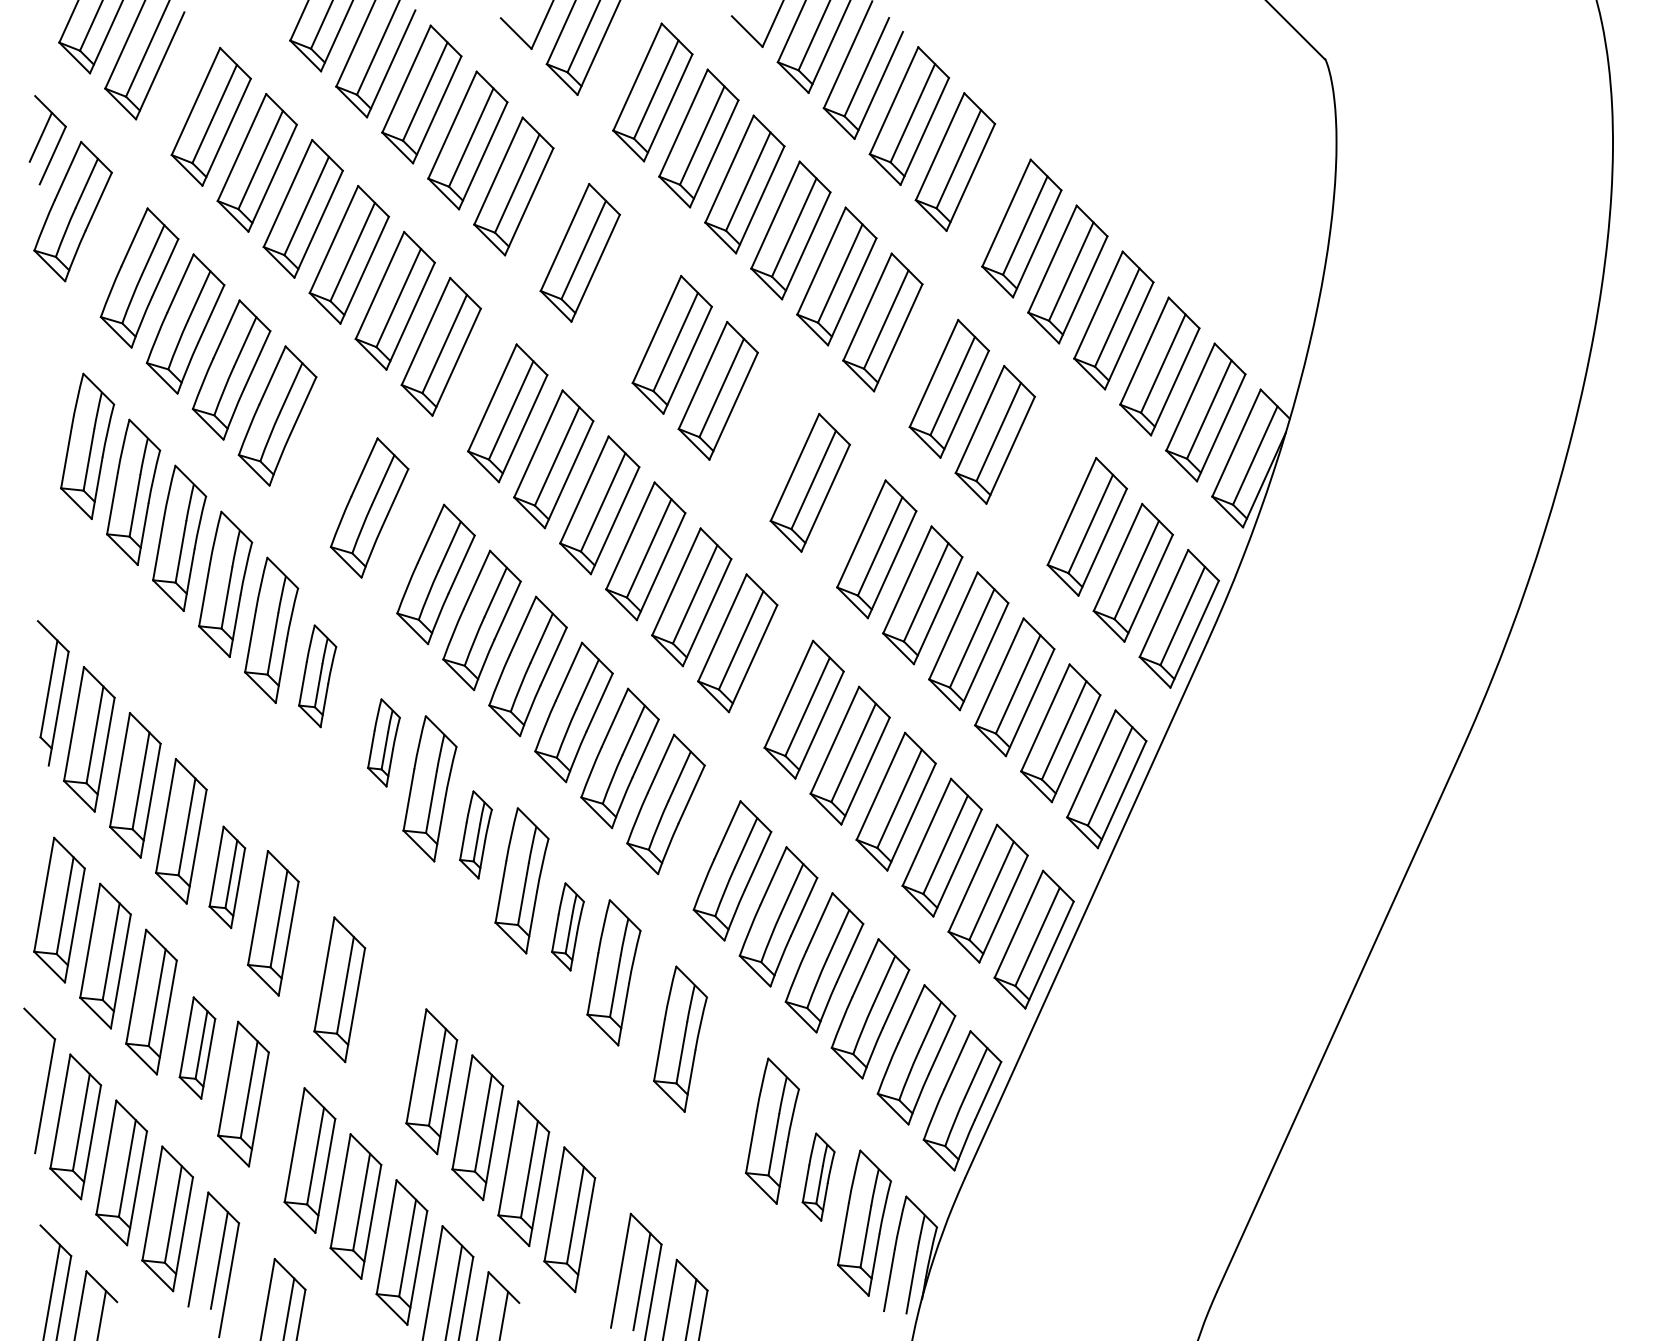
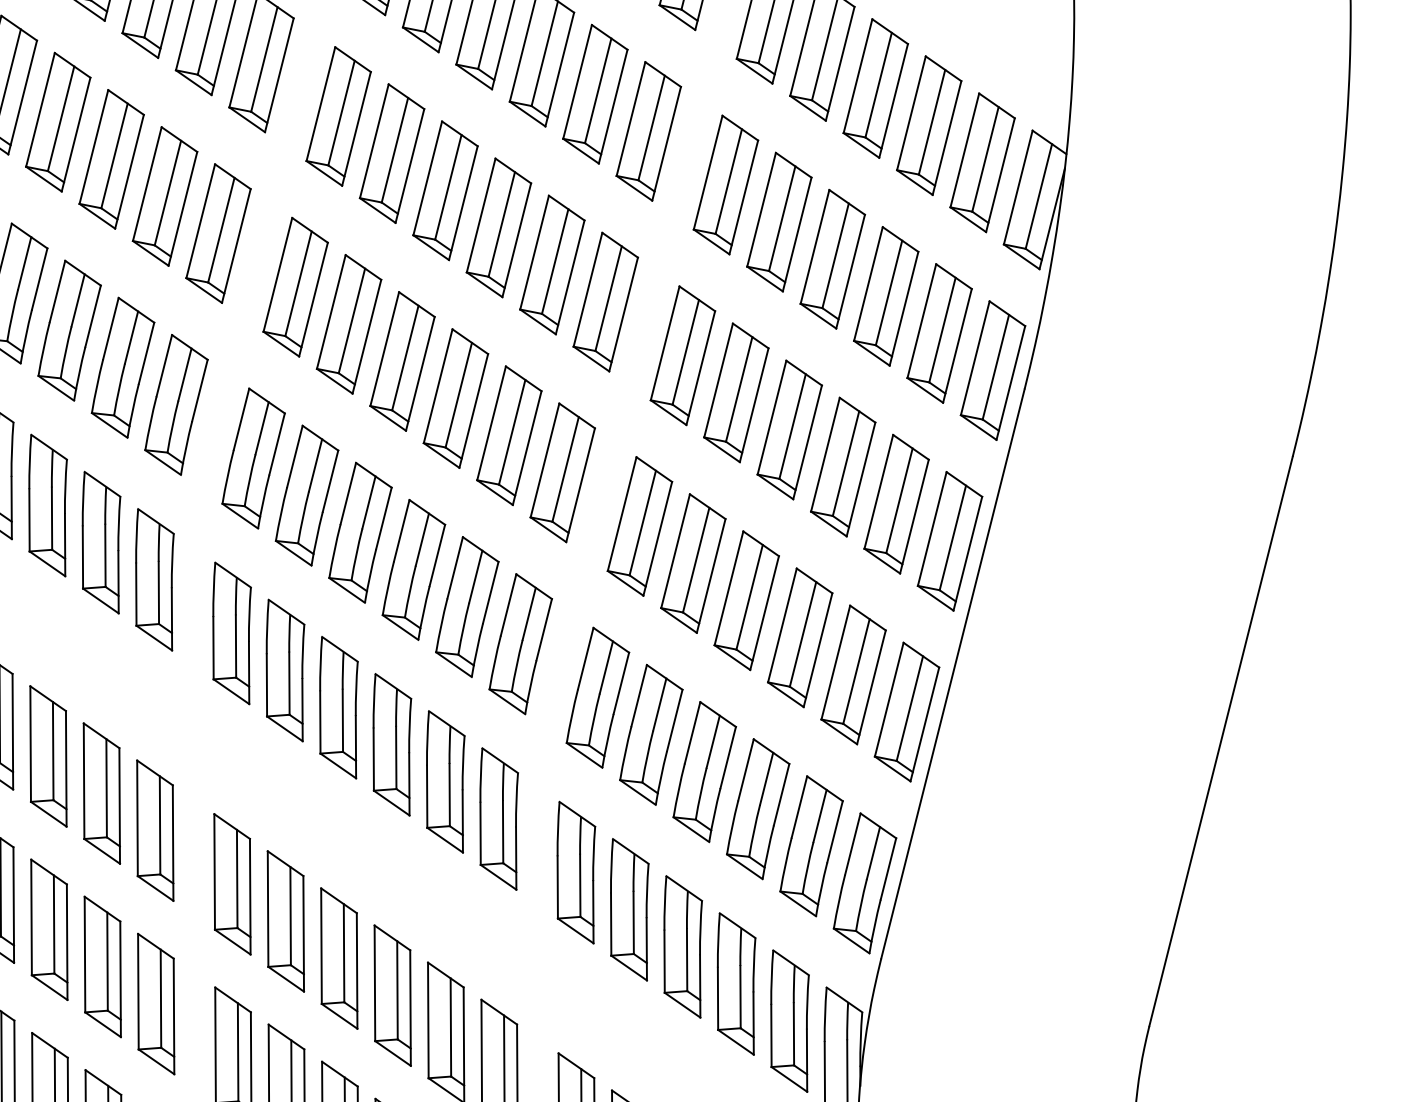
part: (625, 298) -> (391, 153), added
part: (763, 436) -> (551, 264), added
part: (323, 461) -> (122, 367), added
part: (1040, 480) -> (831, 259), added
part: (317, 675) -> (154, 578), size x1.43
part: (383, 742) -> (231, 633), size x1.67
part: (475, 834) -> (338, 707), size x1.67
part: (227, 877) -> (102, 793), size x1.43
part: (567, 926) -> (445, 781), size x1.67
part: (385, 1035) -> (285, 921), added
part: (197, 1047) -> (102, 966), size x1.43
part: (726, 1084) -> (629, 909), added
part: (818, 1176) -> (736, 983), size x1.67

